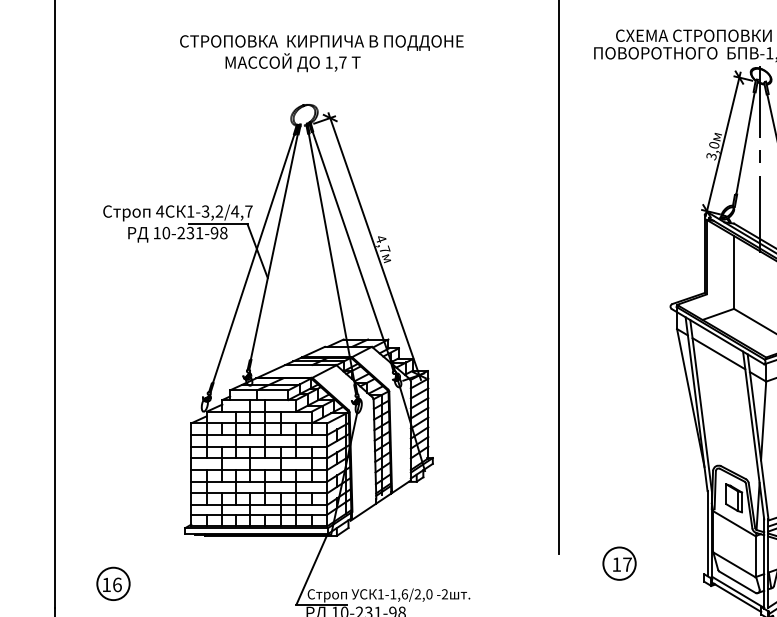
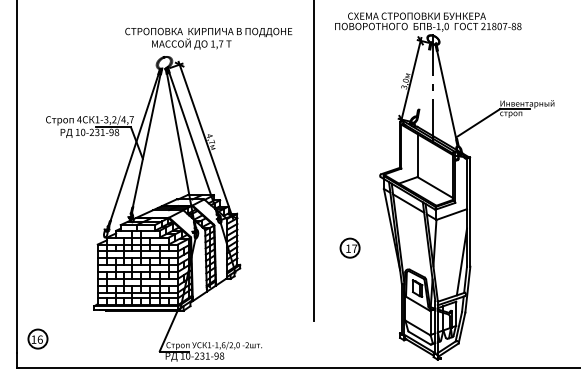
text: (321, 53) -> (208, 38), moved
line: (744, 143) -> (423, 79), removed
part: (618, 562) -> (349, 247), moved
part: (112, 582) -> (37, 338), moved

